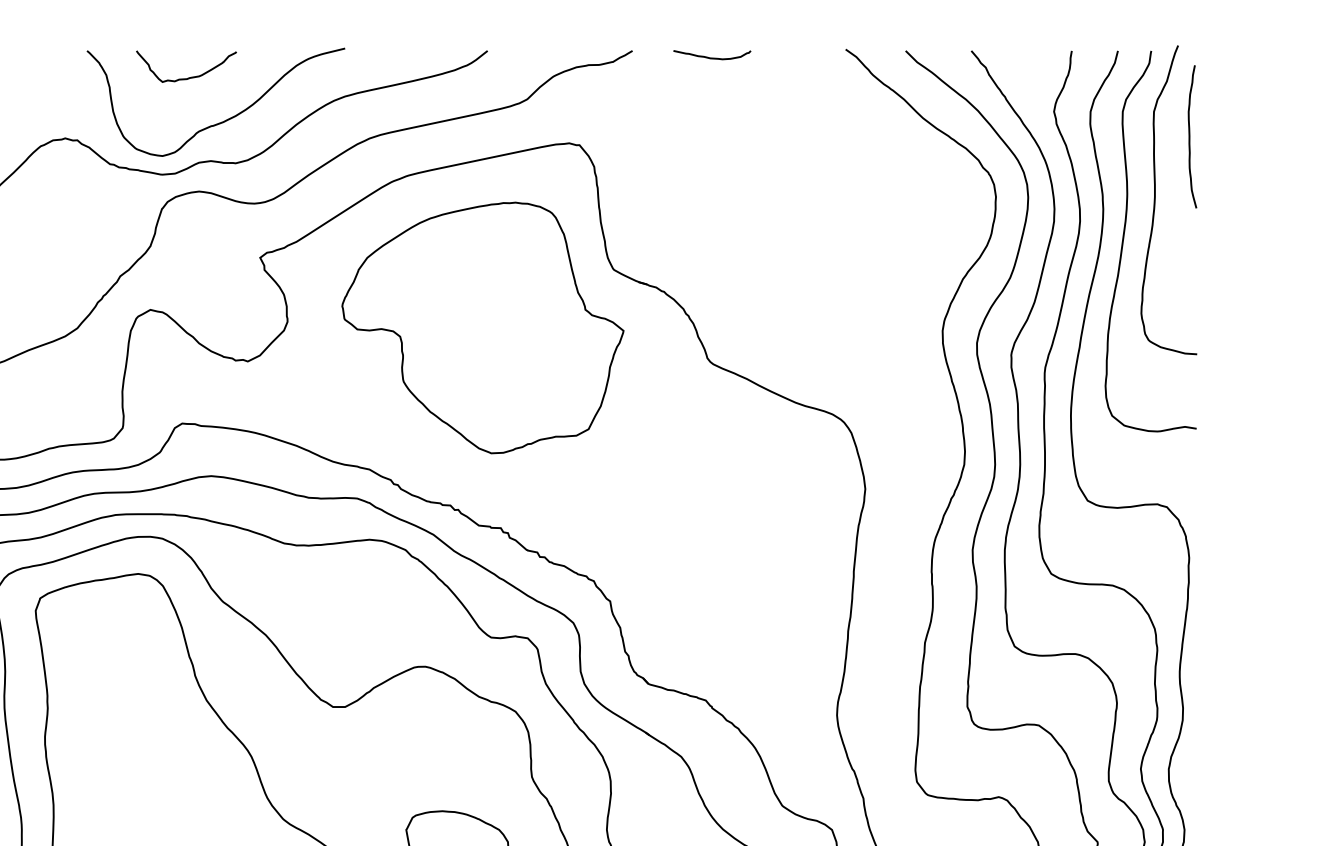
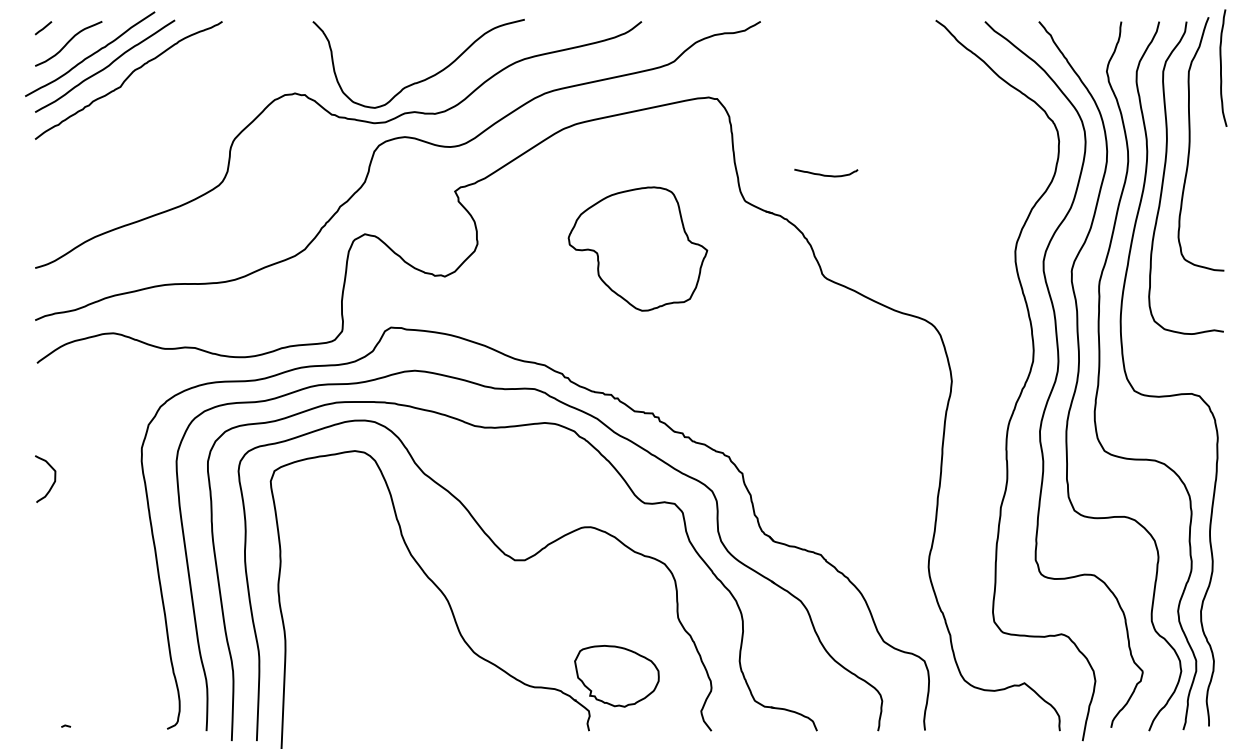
curve: (711, 56) -> (825, 174), moved
curve: (190, 76) -> (397, 42), removed
curve: (1190, 136) -> (1221, 67), moved
part: (482, 327) -> (637, 248), size x0.6

